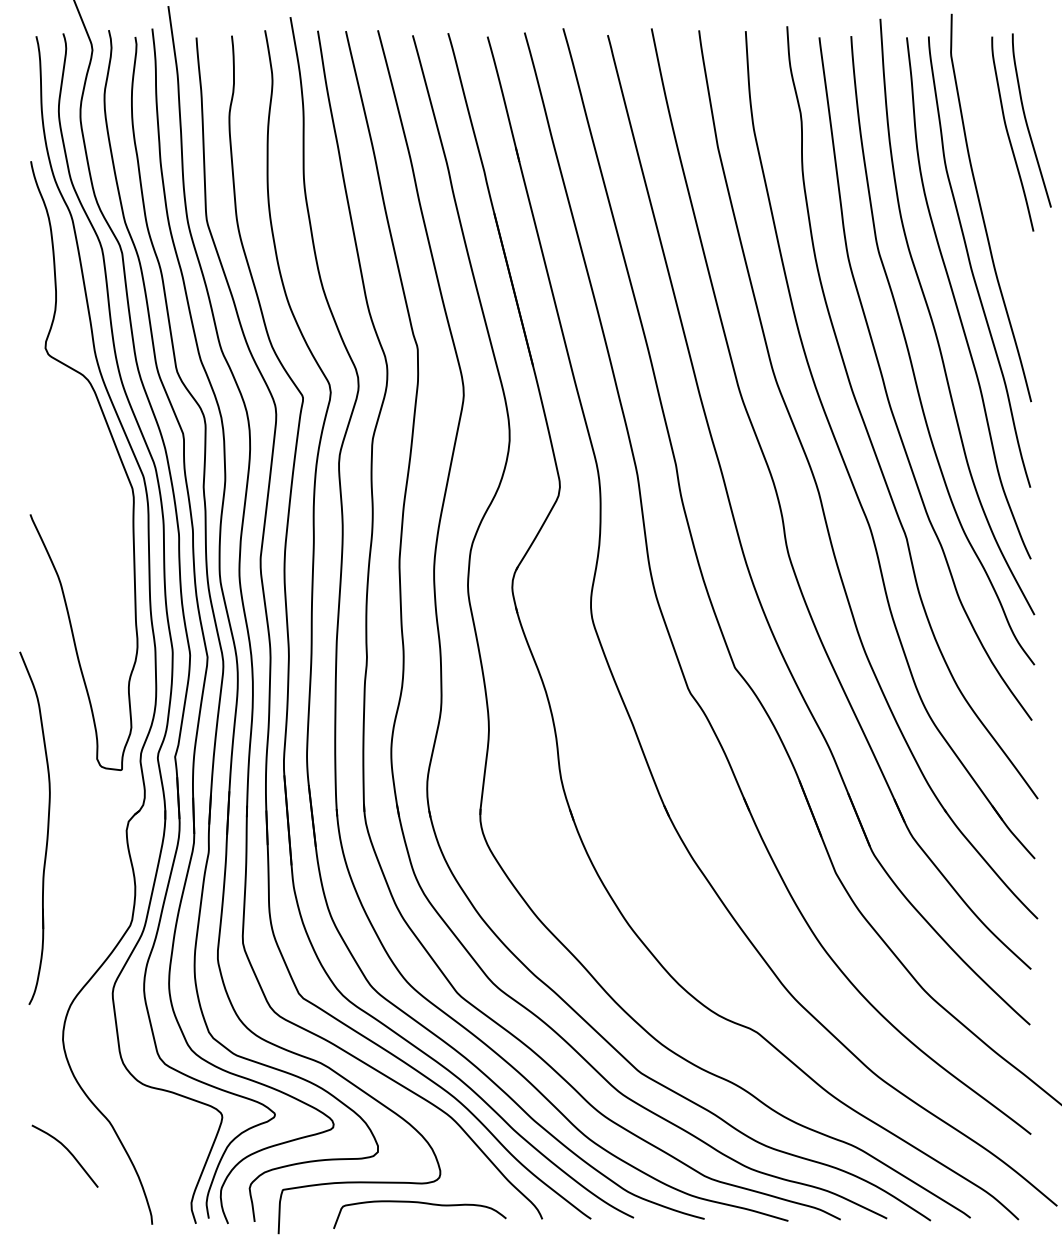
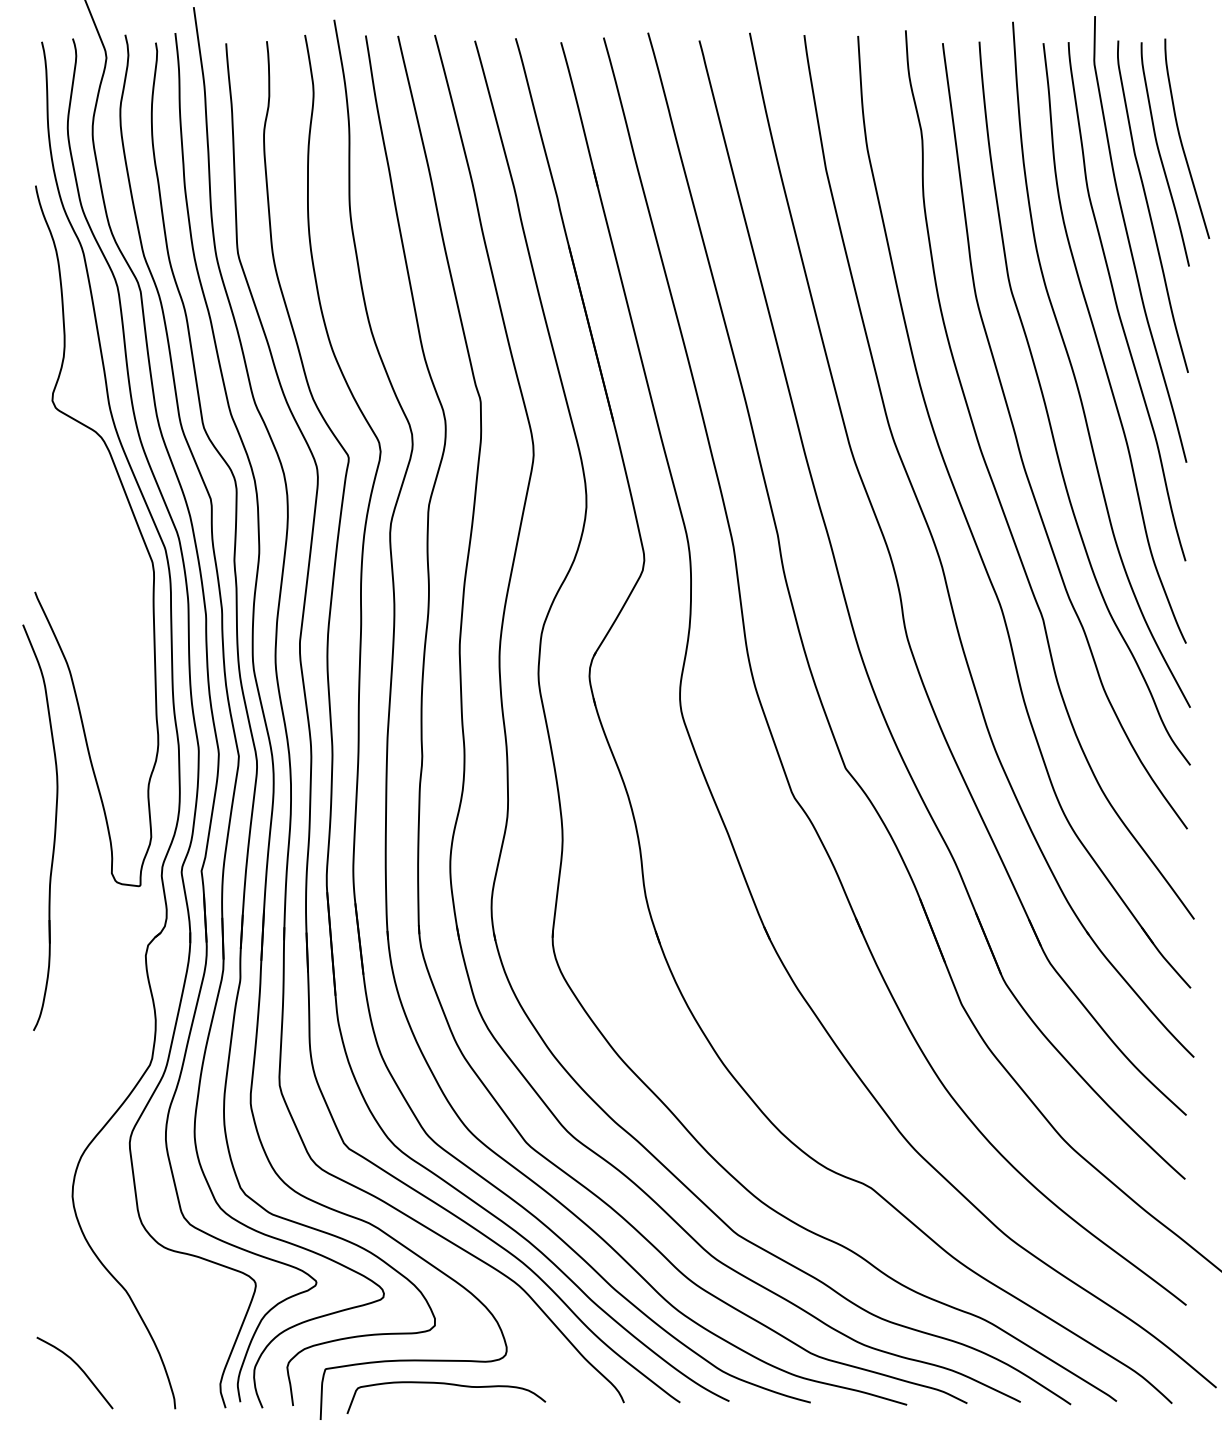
curve: (999, 181) -> (1150, 208), added
part: (47, 827) -> (54, 826), moved
curve: (68, 1152) -> (78, 1368), moved
curve: (419, 1203) -> (445, 1384), moved

